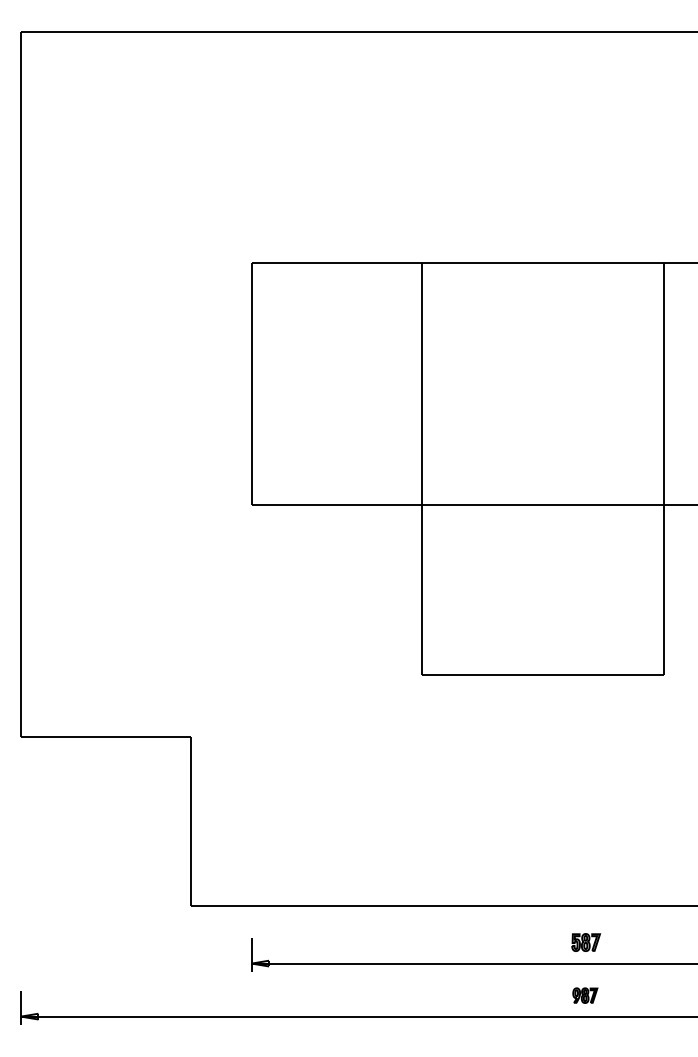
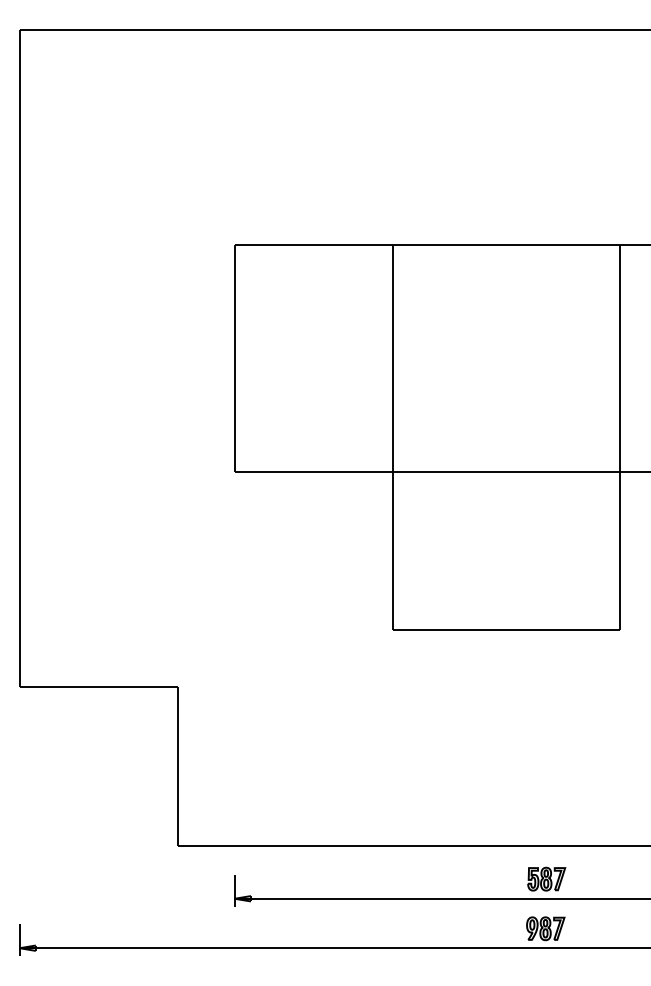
part: (585, 942) -> (546, 879), size x1.43
part: (585, 995) -> (546, 928), size x1.67

